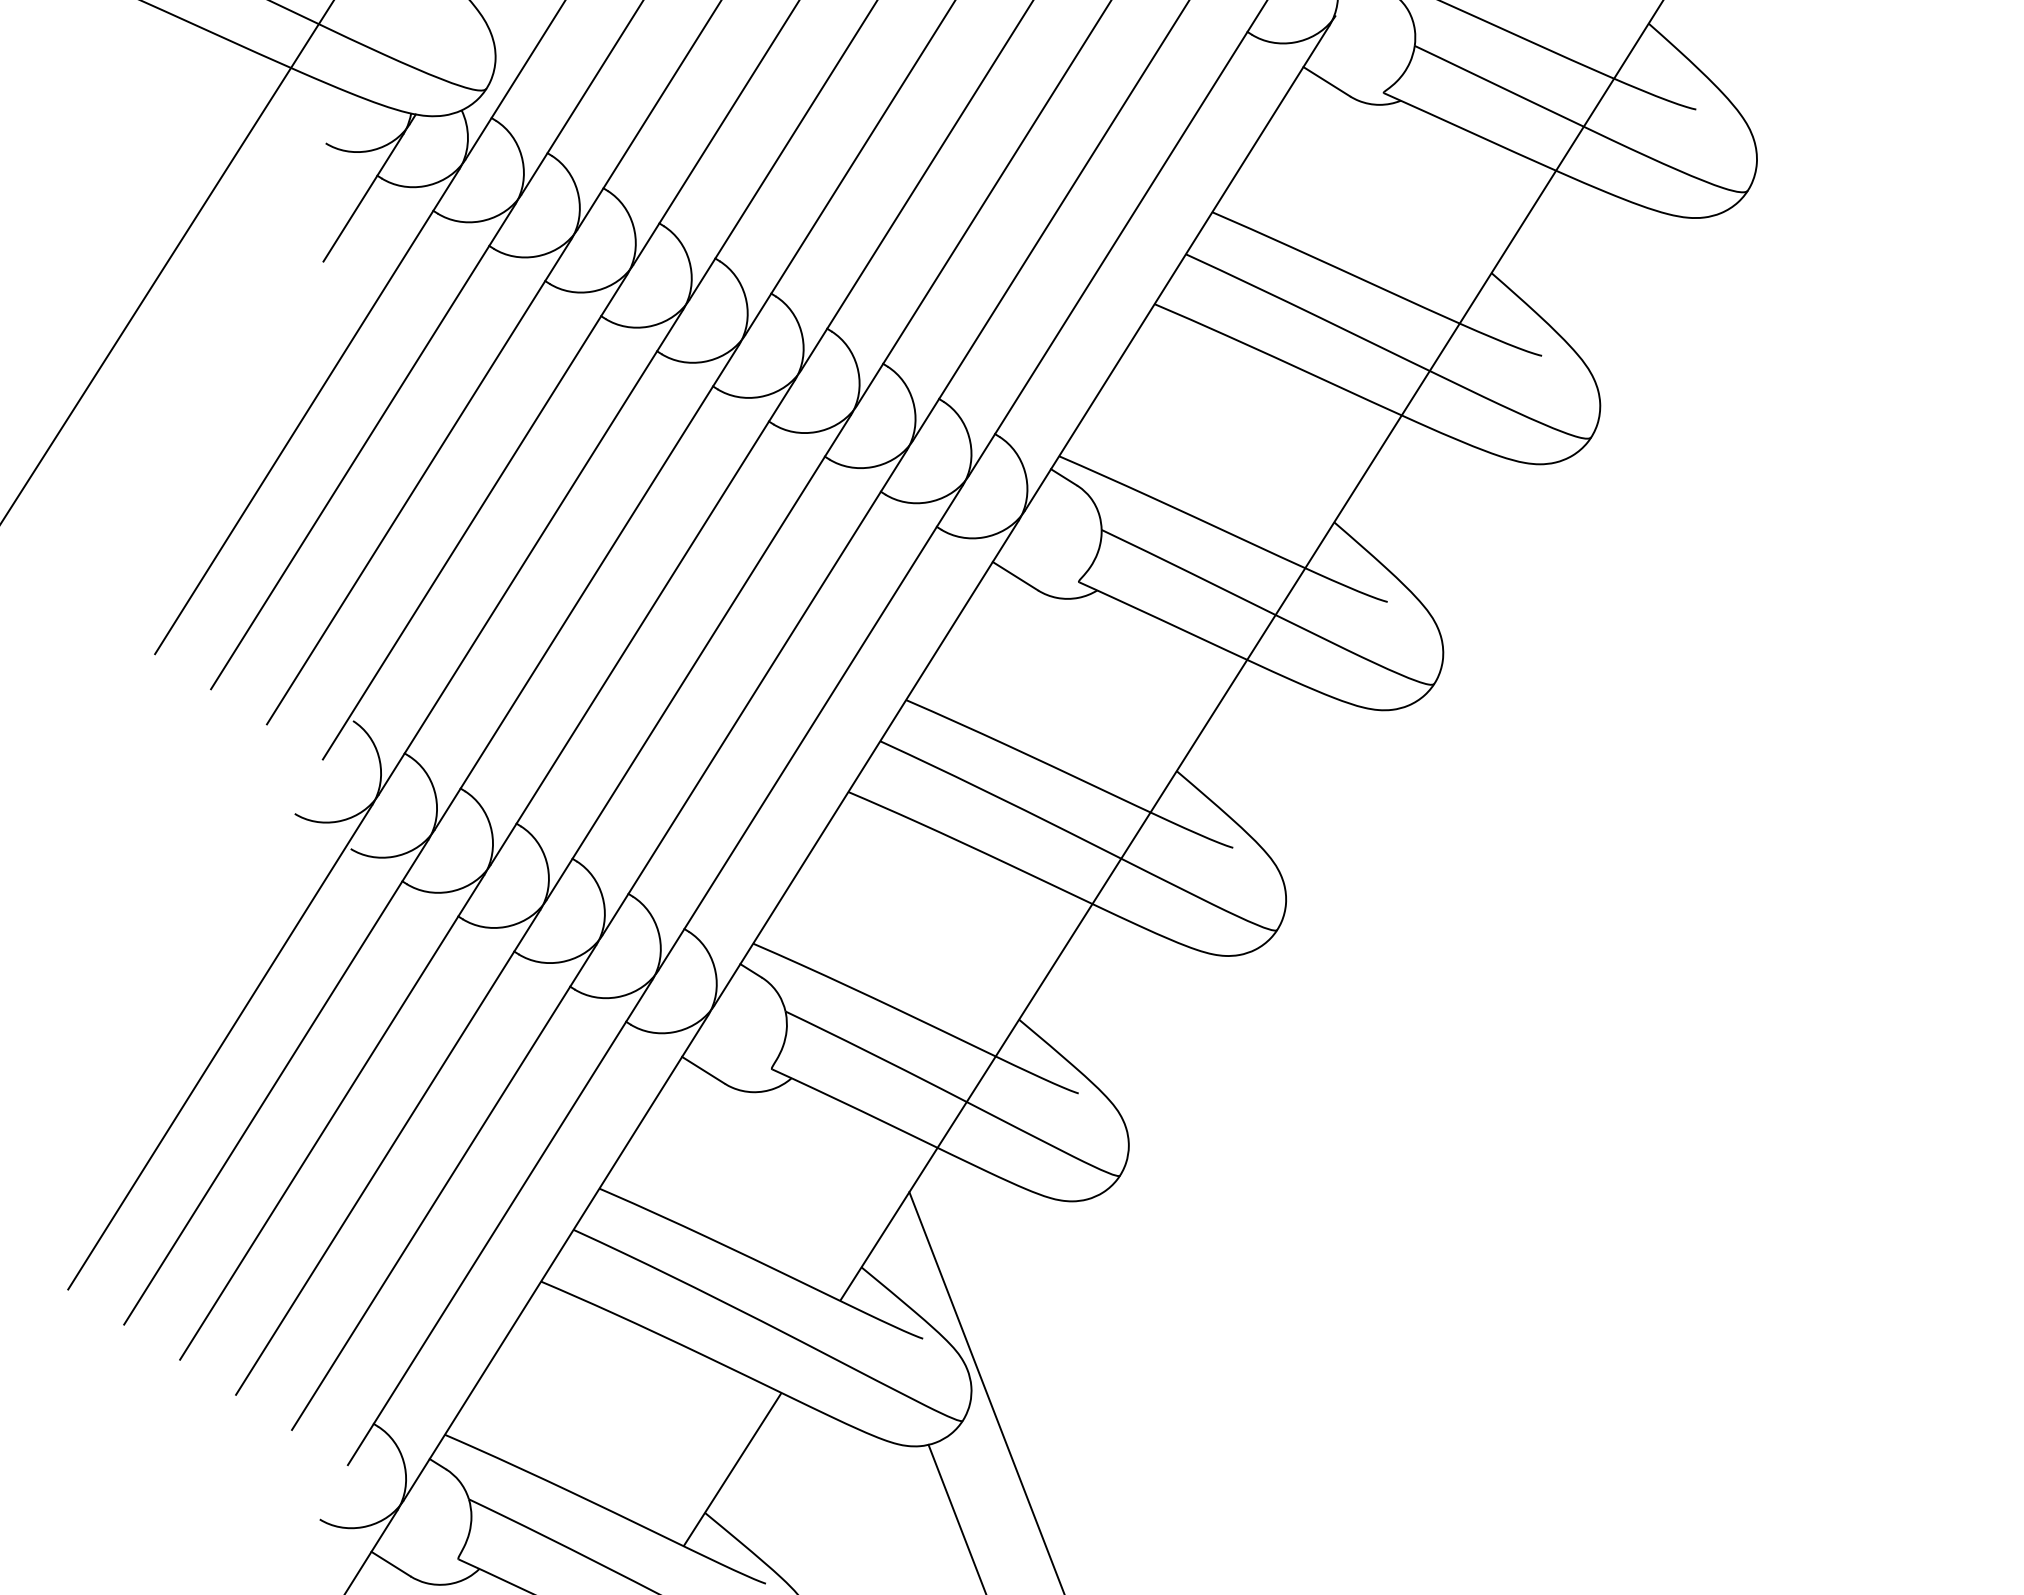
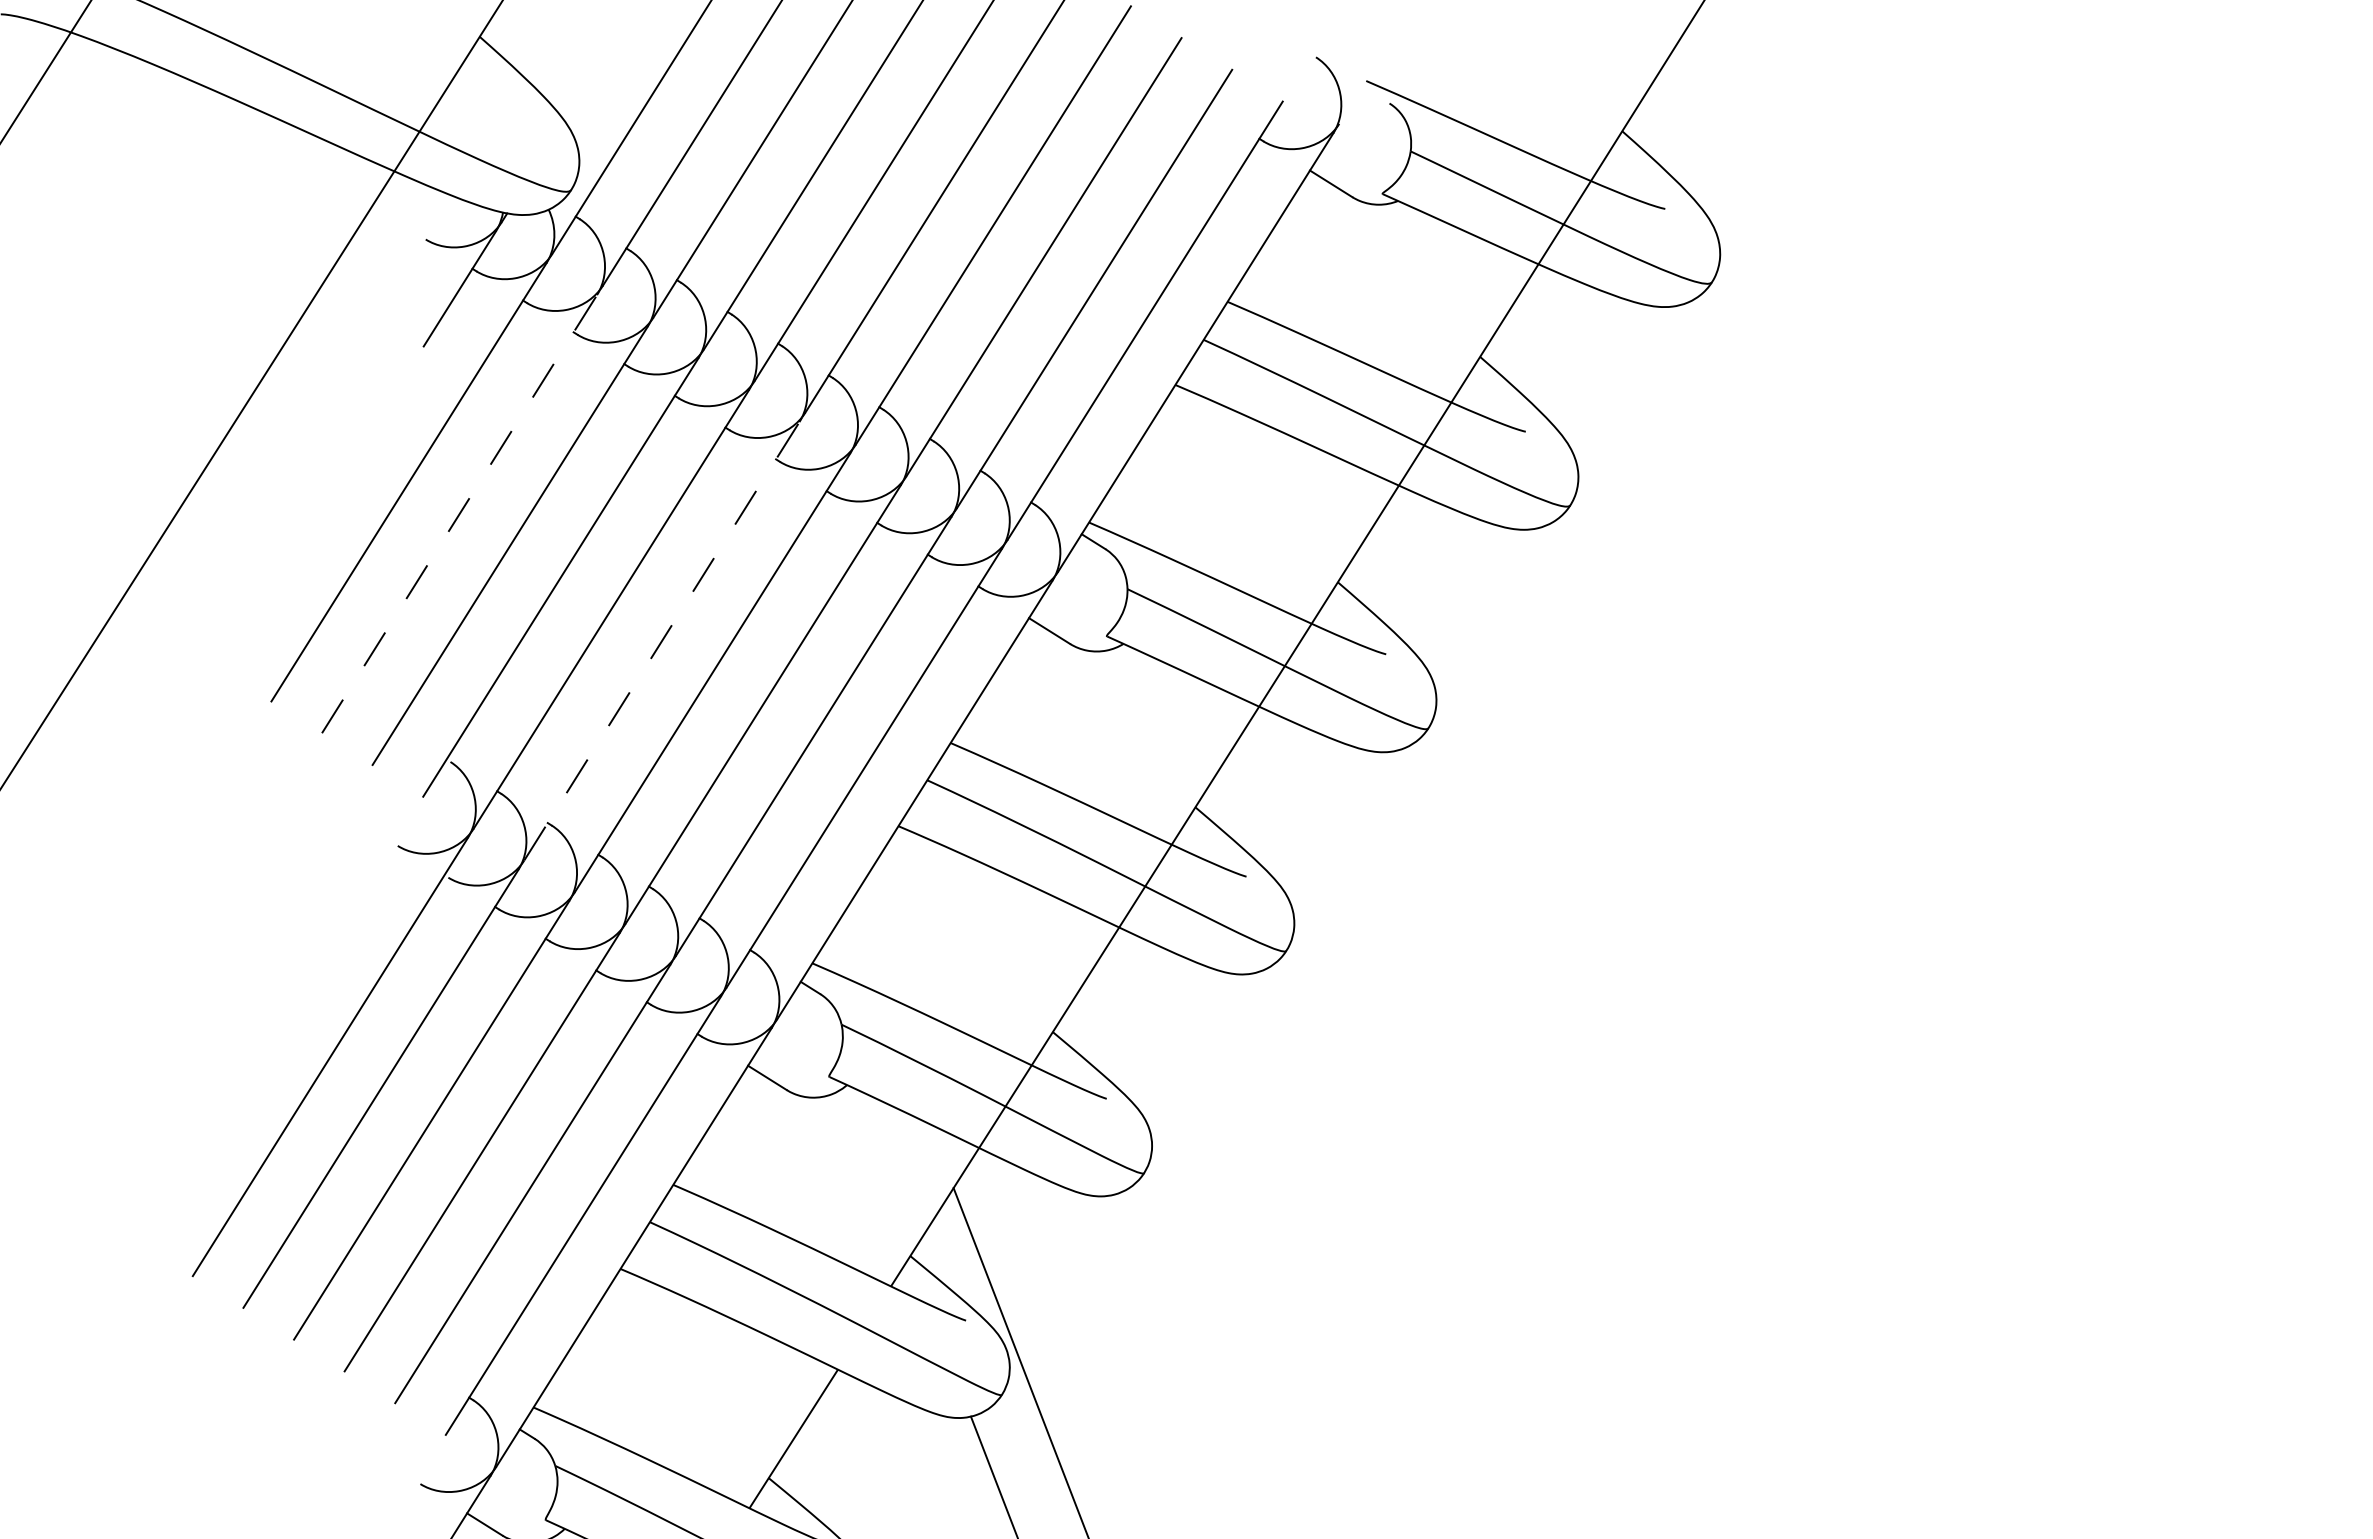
line: (363, 447) -> (459, 514), solid -> dashed
line: (586, 587) -> (661, 641), solid -> dashed

